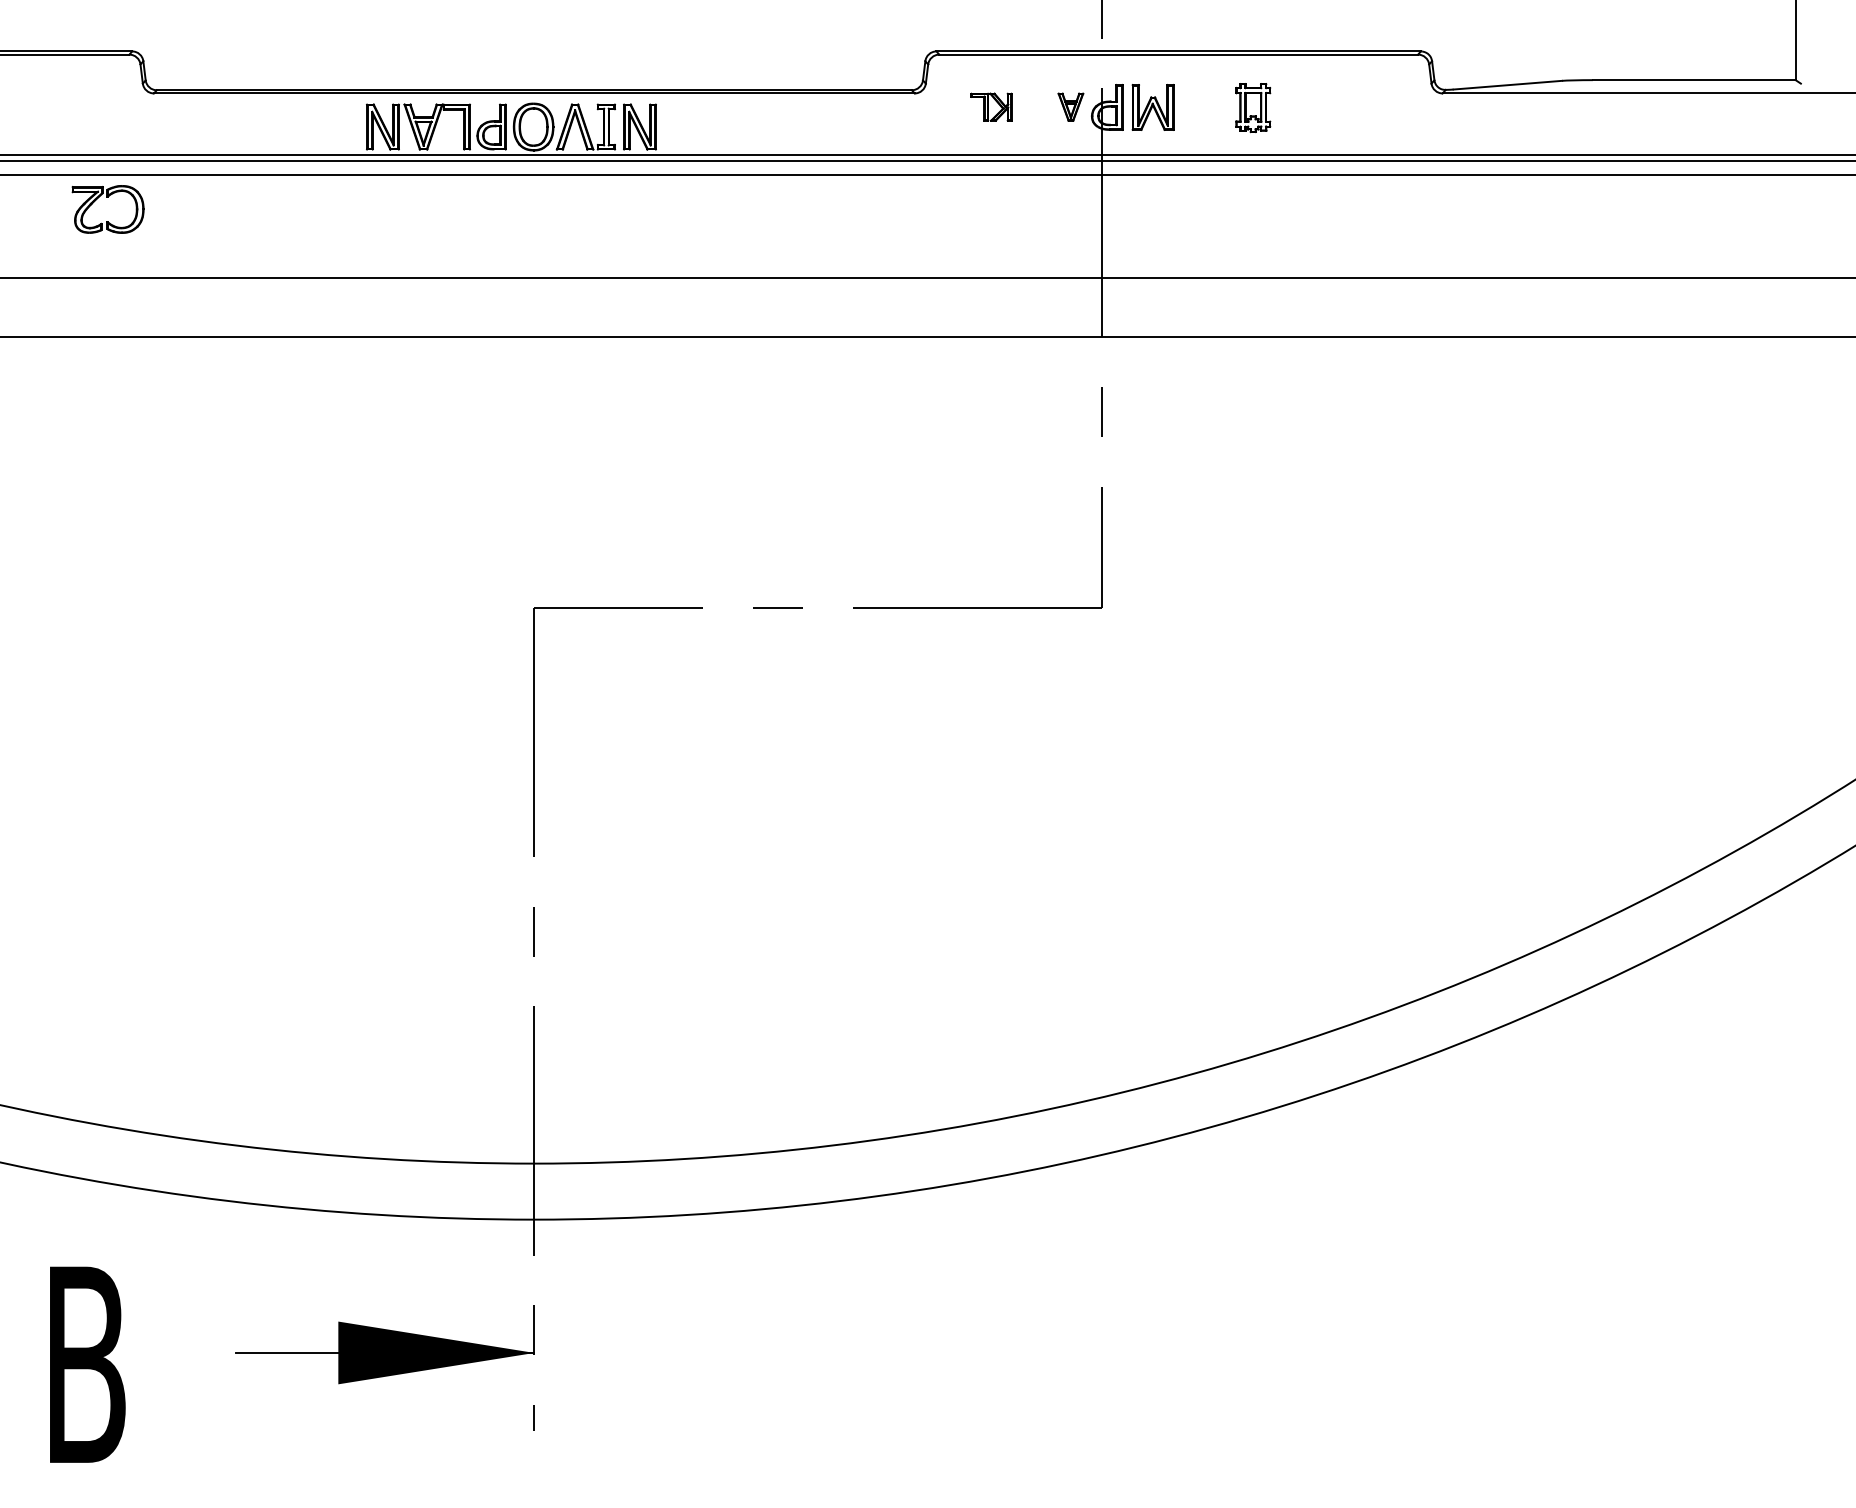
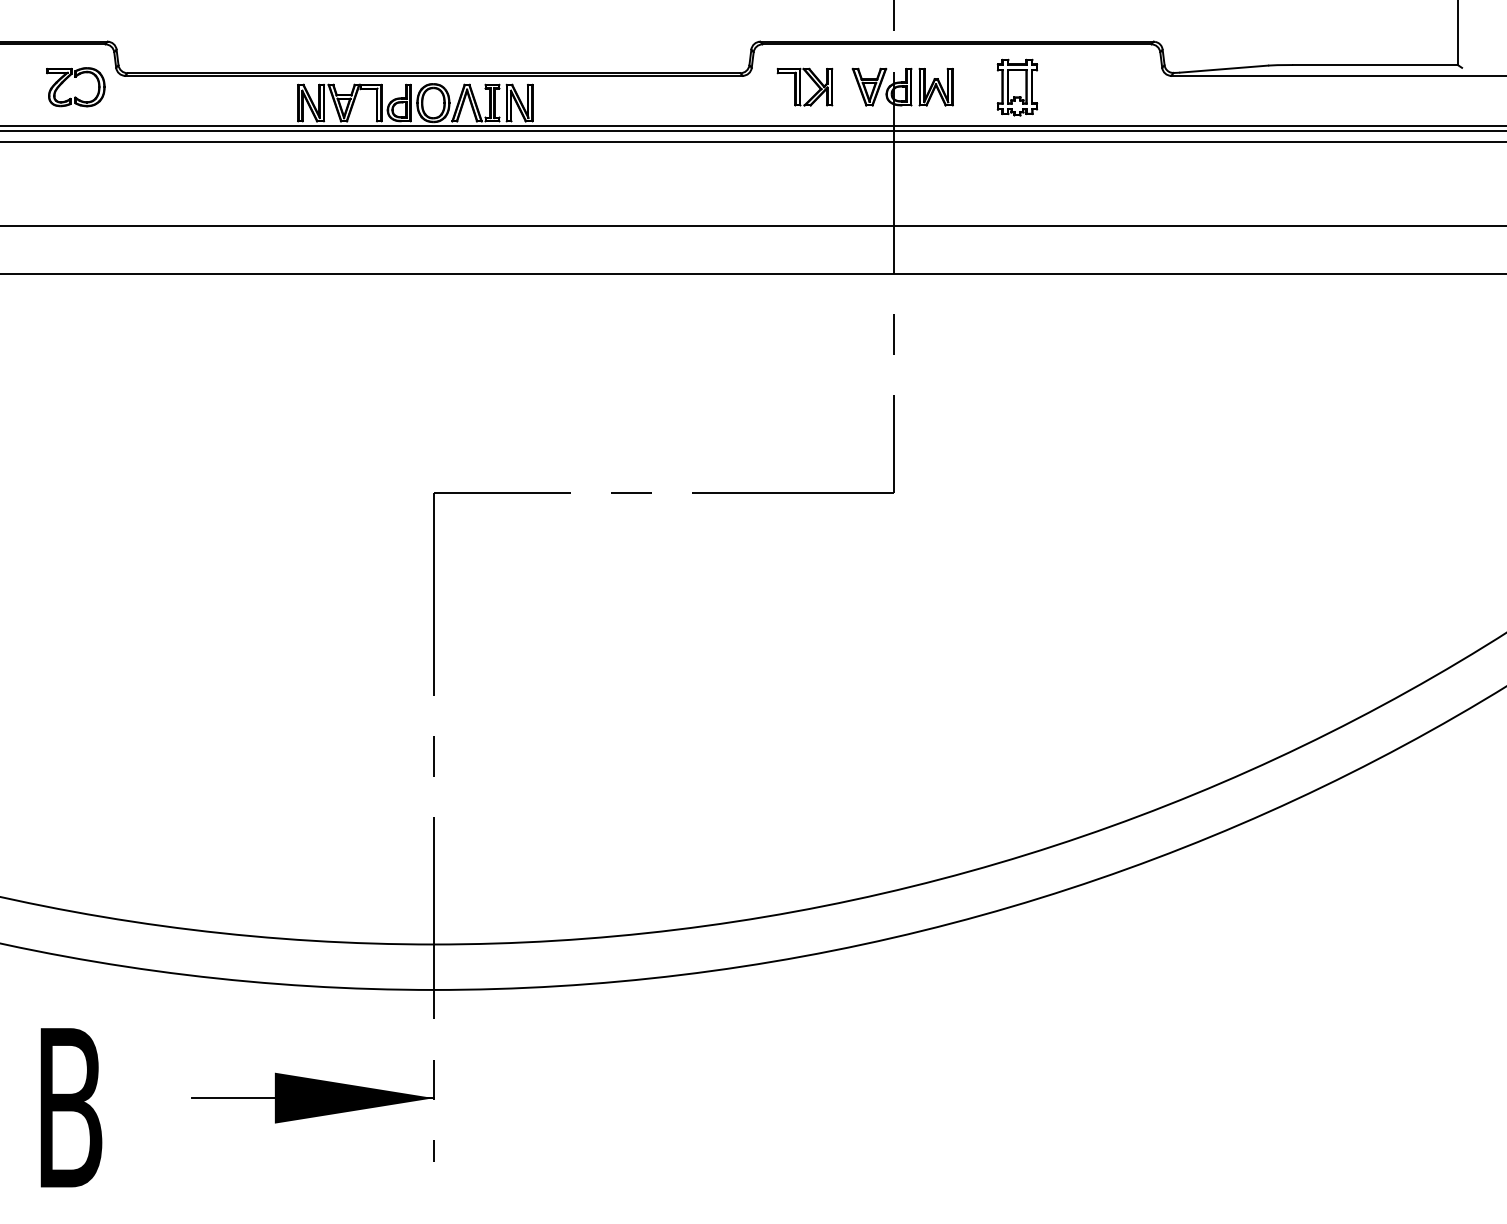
part: (991, 106) -> (805, 86), size x1.67
part: (1070, 106) -> (869, 86), size x1.67
part: (1253, 107) -> (1017, 87), size x1.43
part: (107, 197) -> (75, 77), moved

